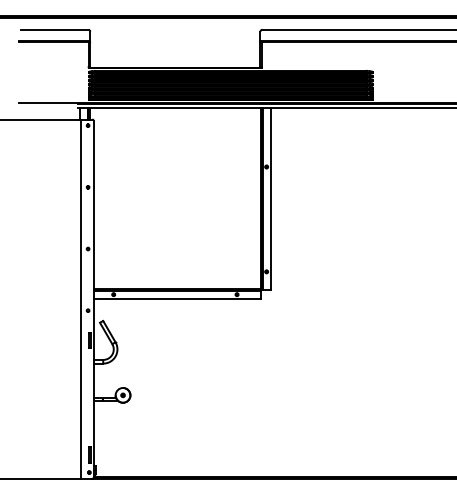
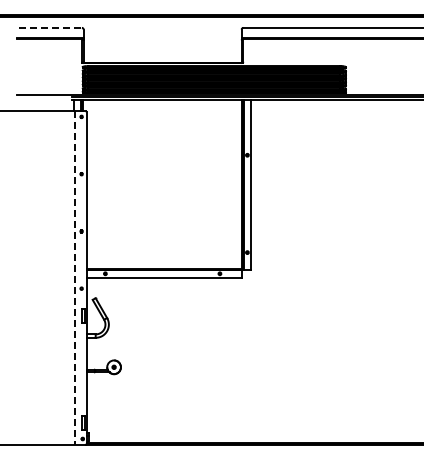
line: (54, 29) -> (50, 27), solid -> dashed
line: (81, 298) -> (75, 277), solid -> dashed

